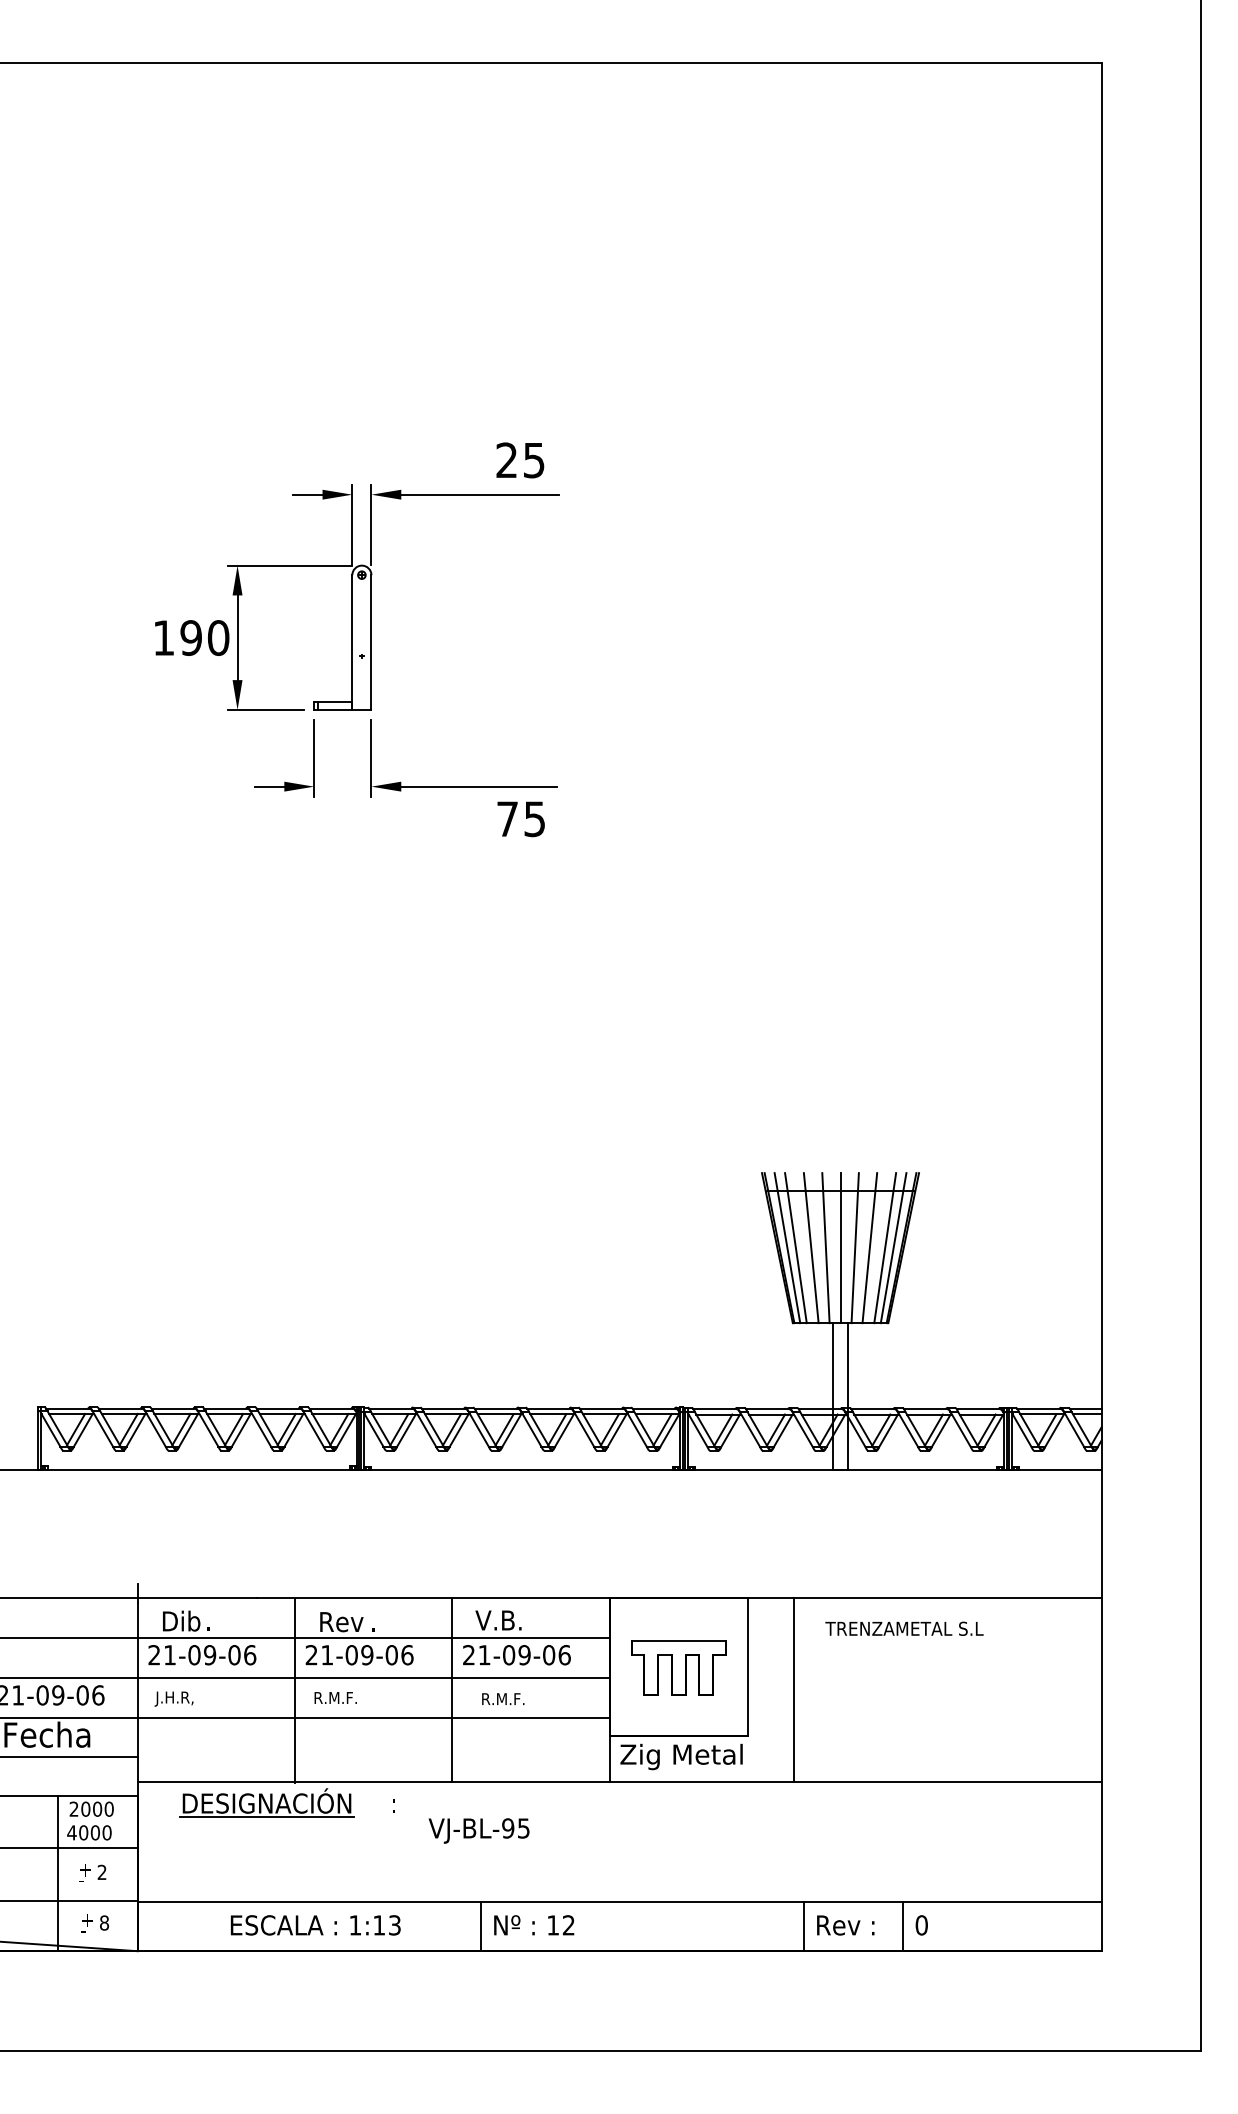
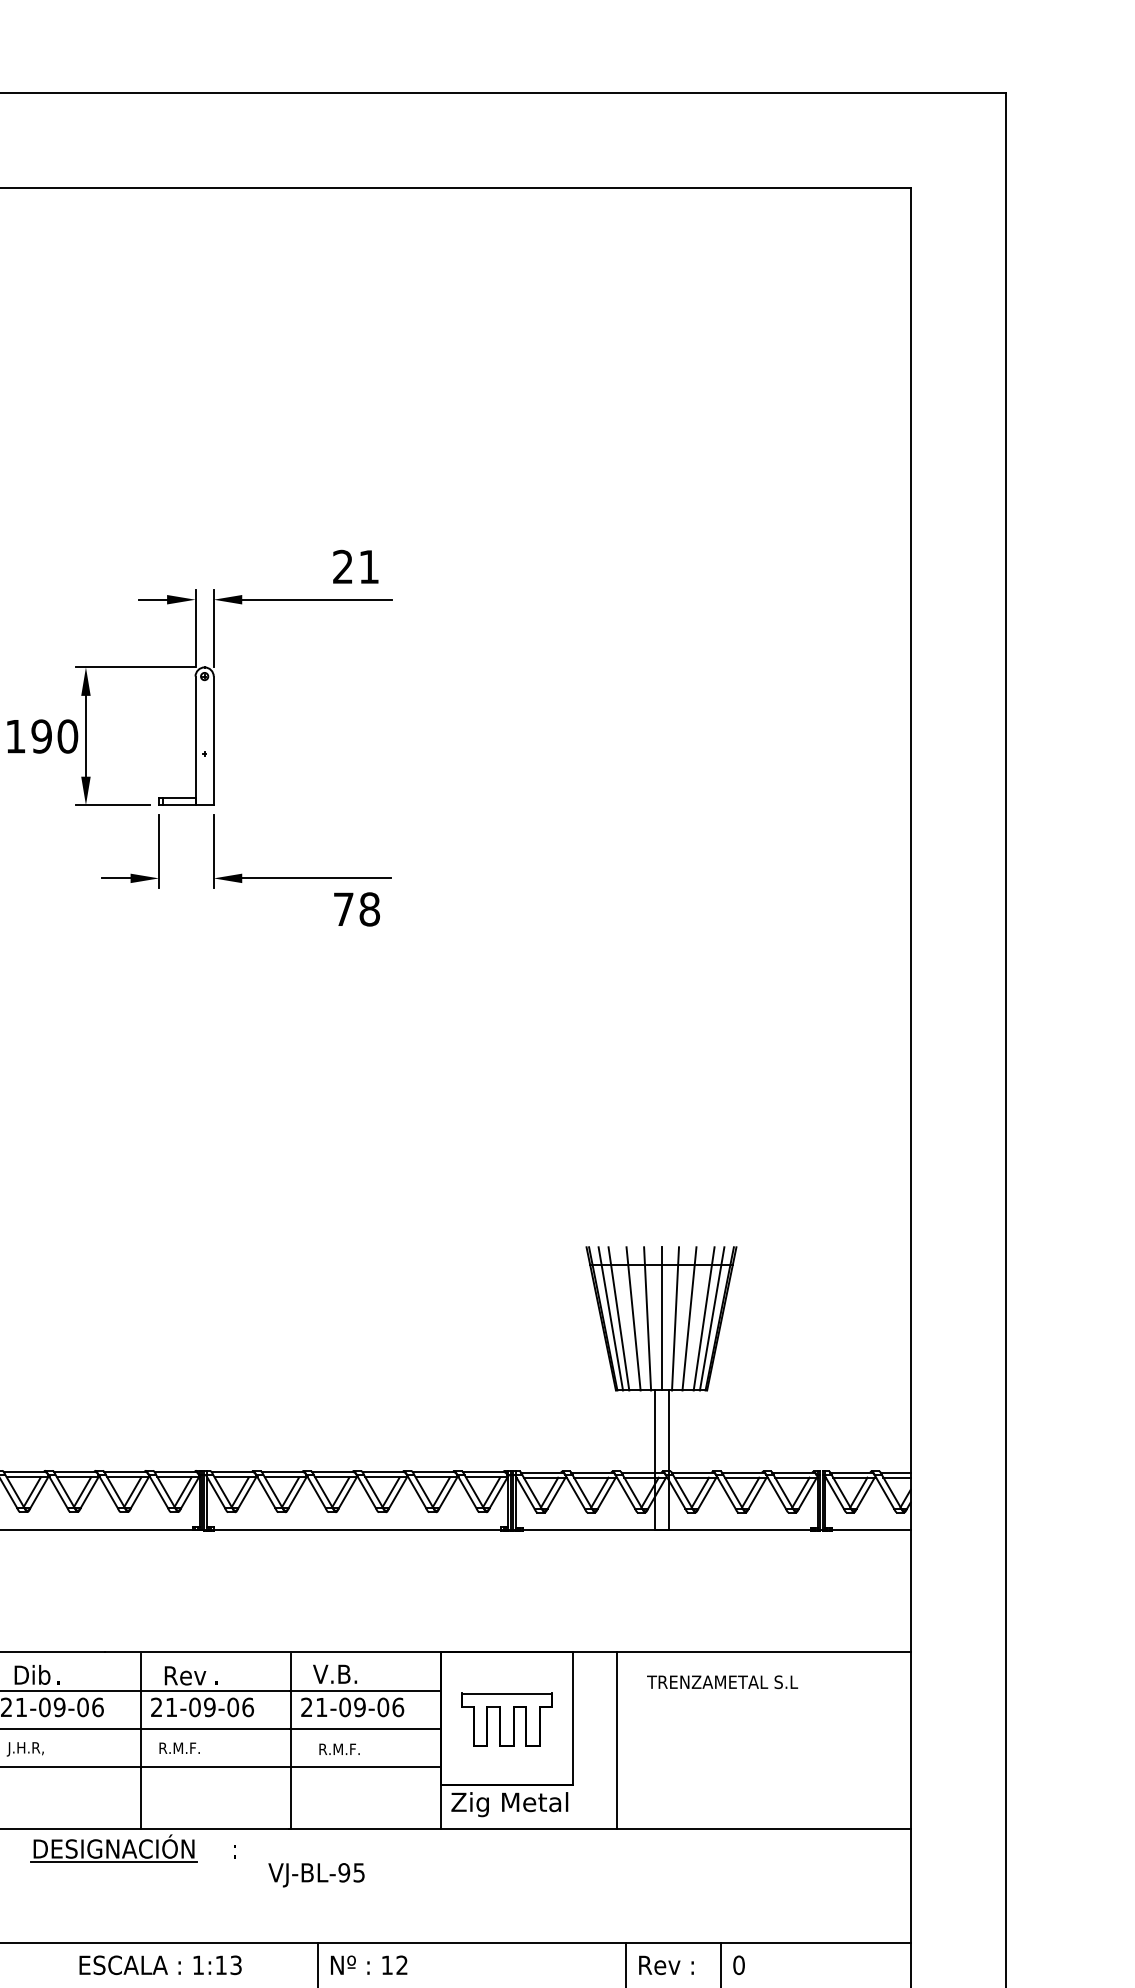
text: (534, 460) -> (369, 567), 25 -> 21
text: (534, 819) -> (369, 909), 75 -> 78

